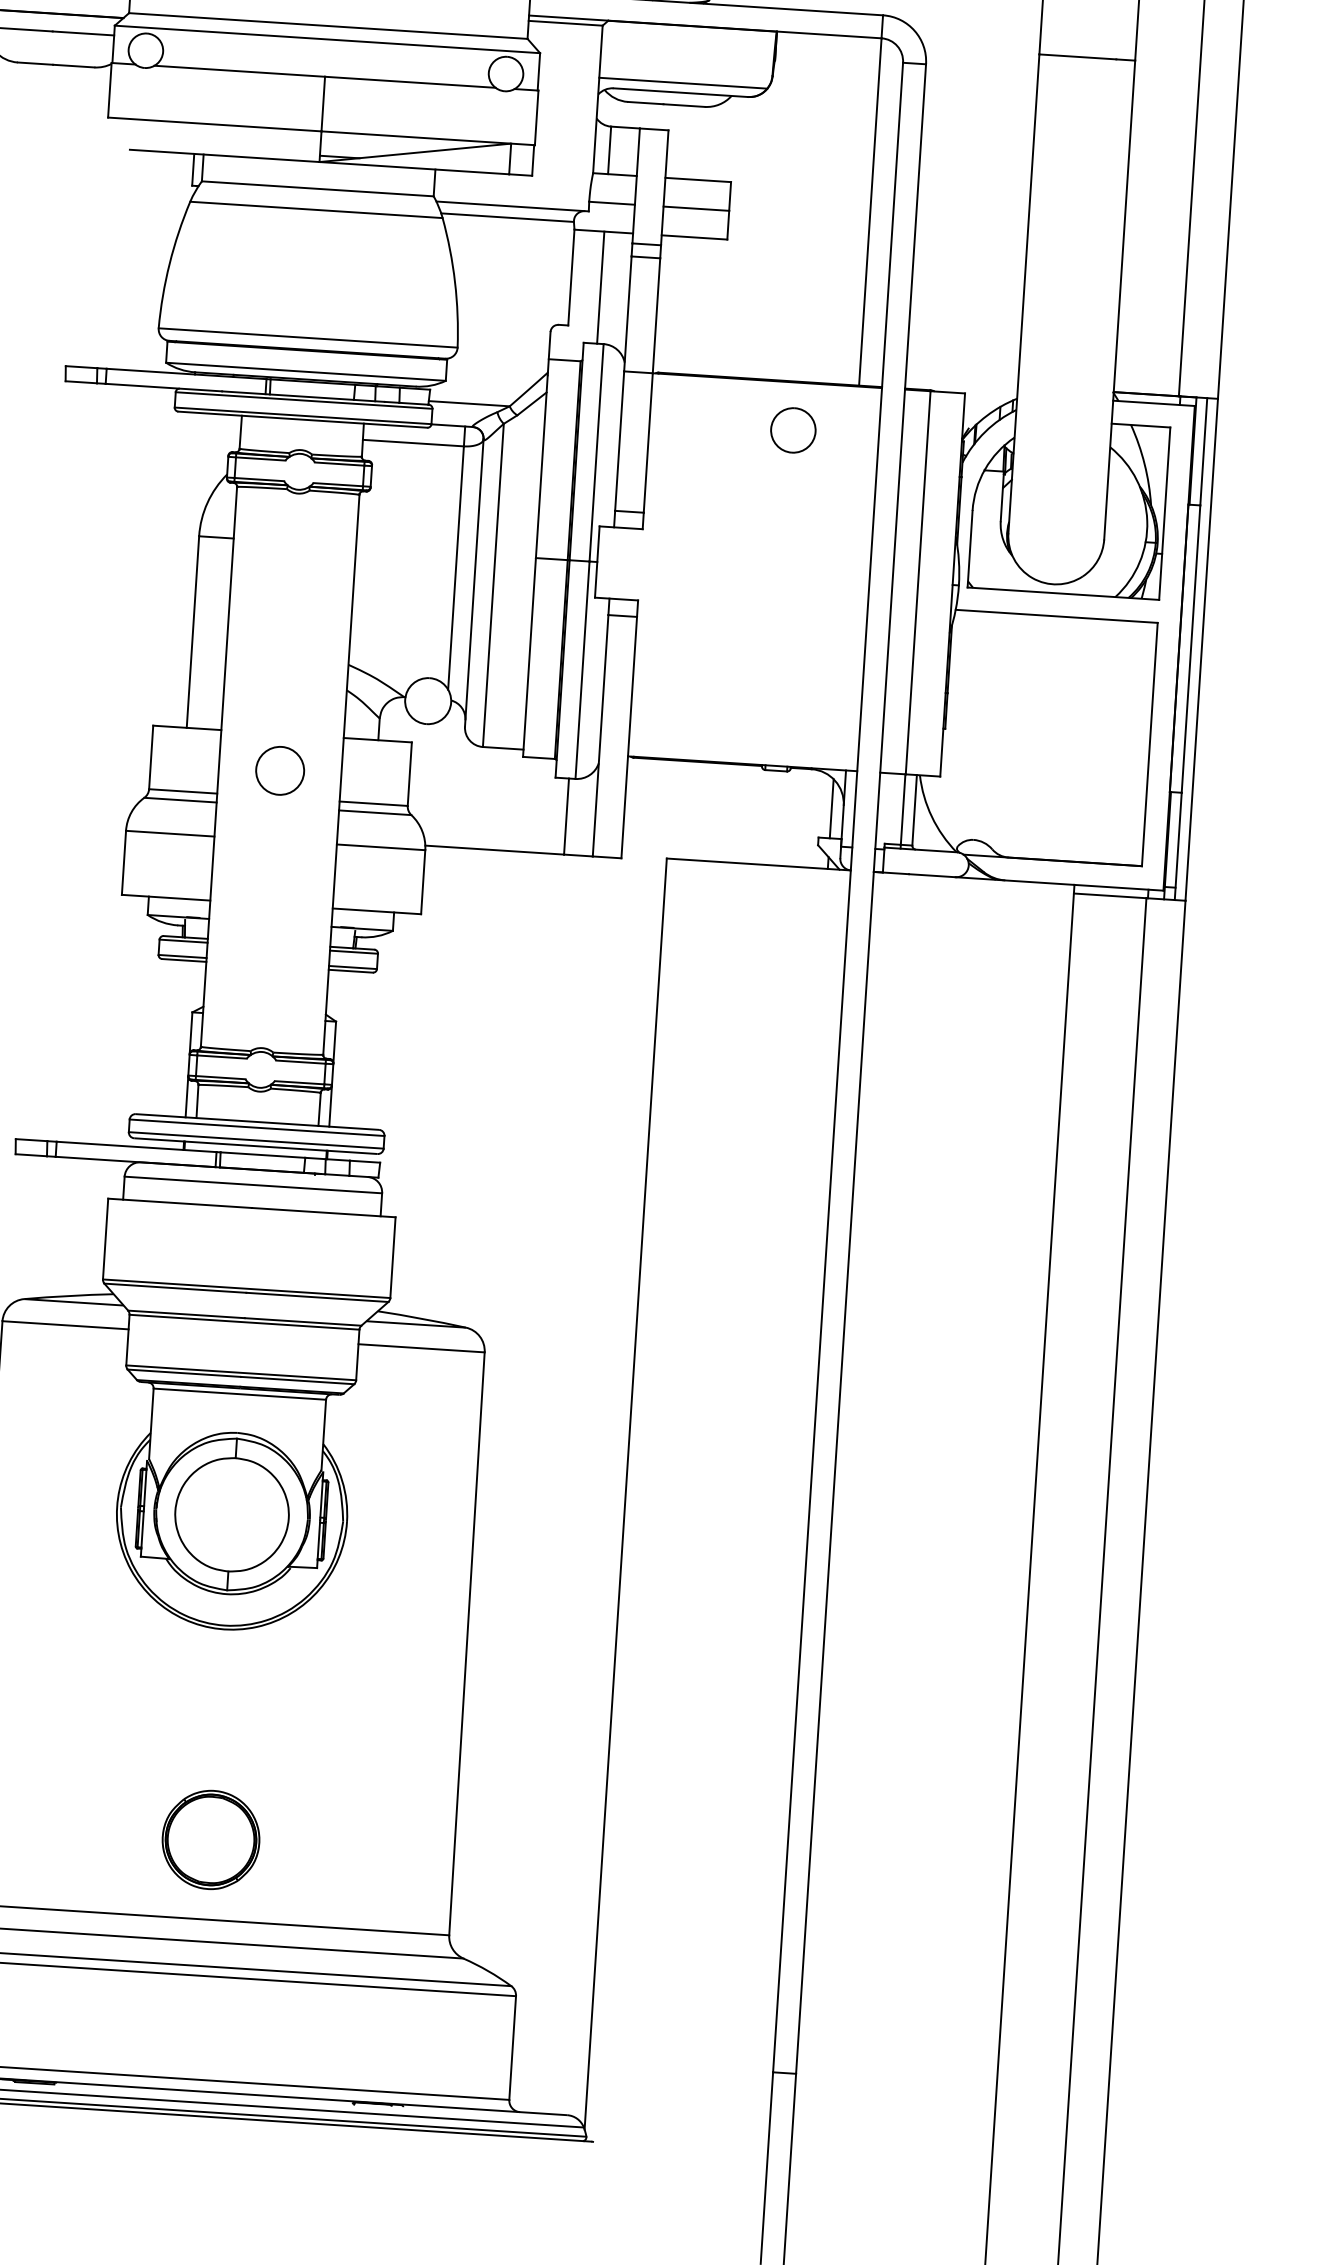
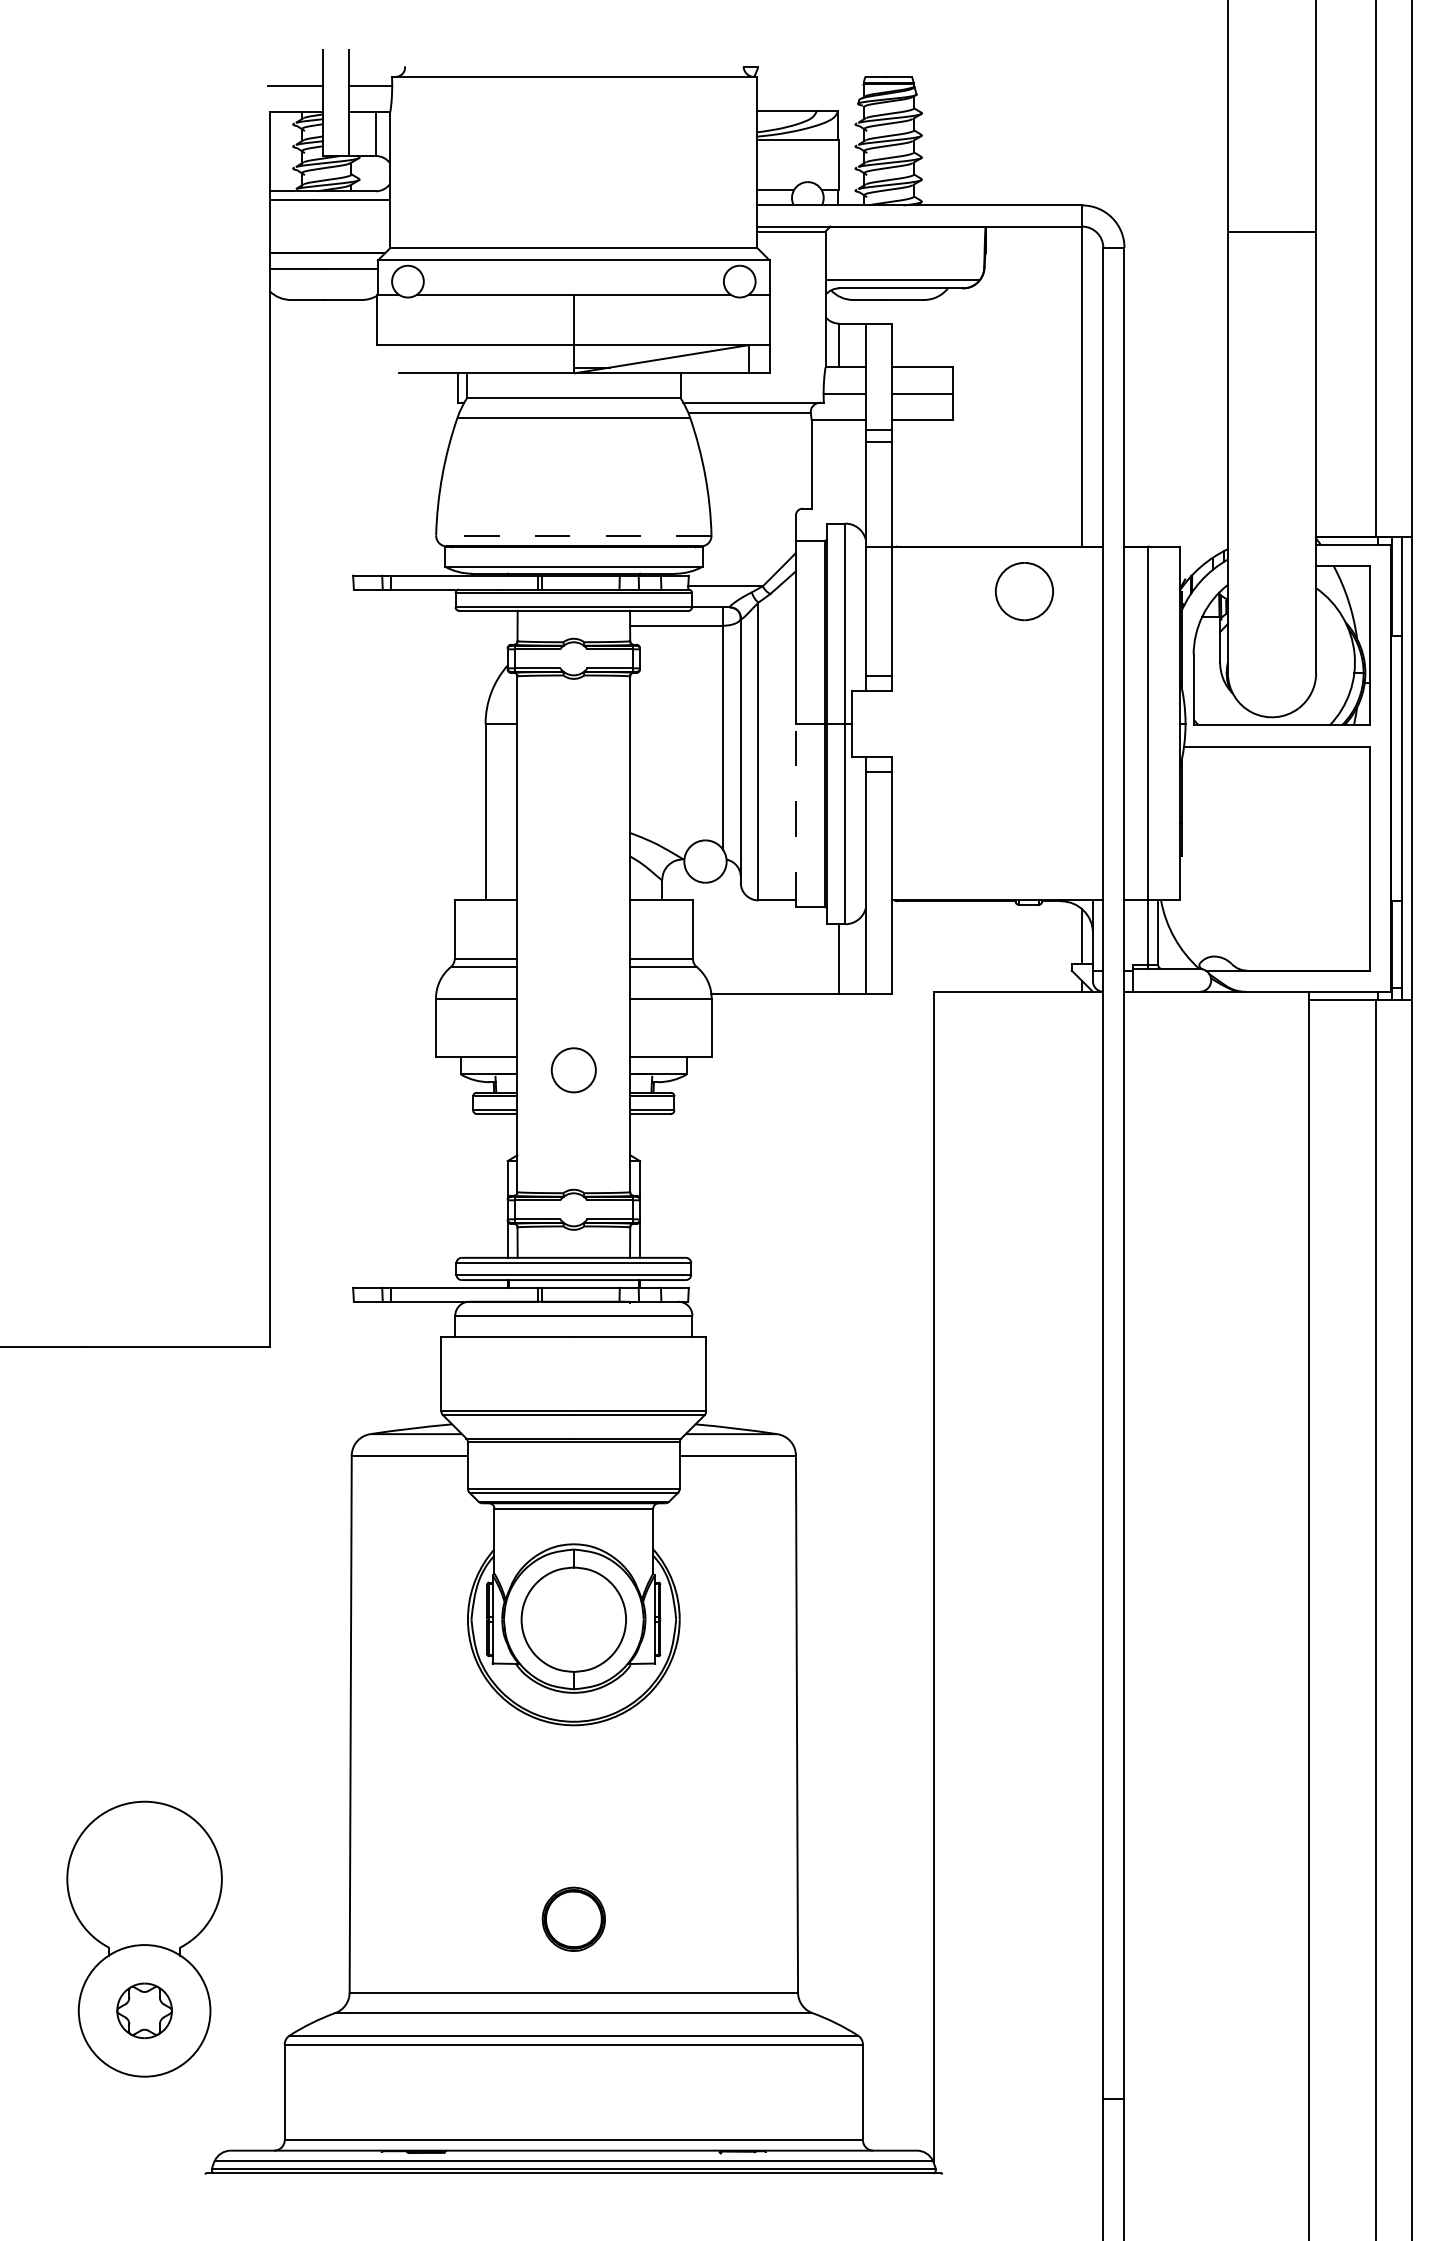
line: (601, 287) -> (839, 471), removed
line: (307, 337) -> (573, 535), solid -> dashed
part: (793, 430) -> (1024, 591), size x1.4
line: (529, 657) -> (795, 815), solid -> dashed
circle: (279, 771) -> (573, 1070), moved
part: (210, 1840) -> (573, 1919), size x0.7

